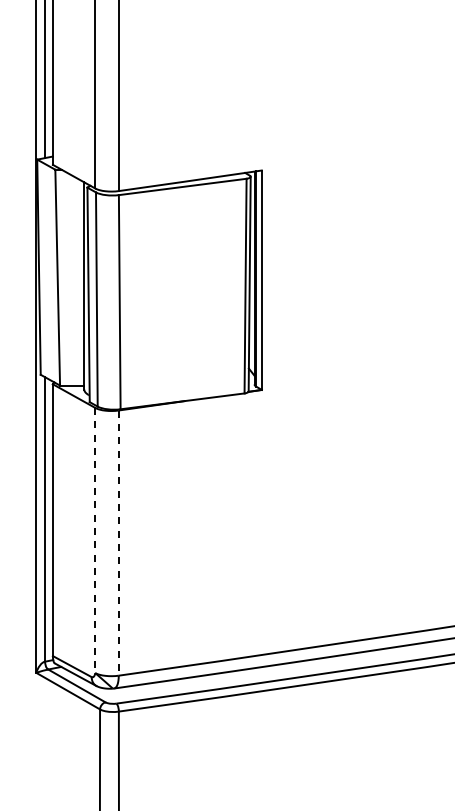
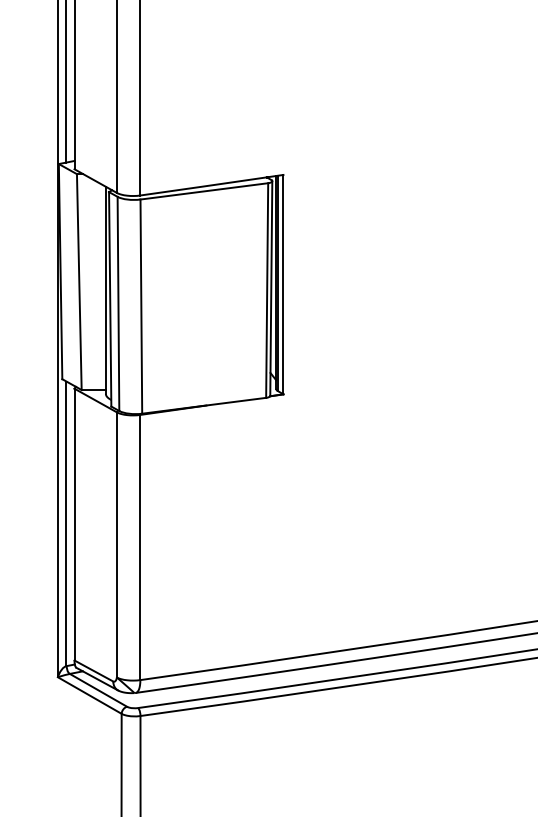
line: (94, 540) -> (116, 544), dashed -> solid
line: (118, 543) -> (140, 547), dashed -> solid

